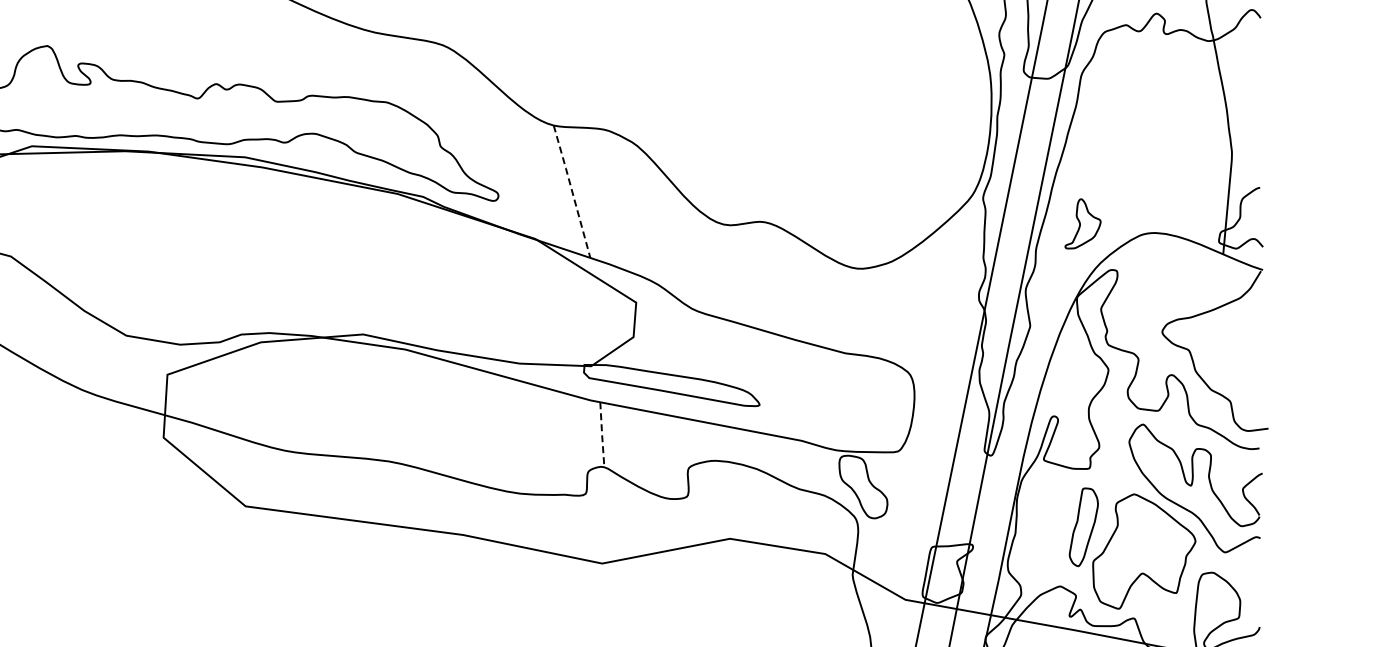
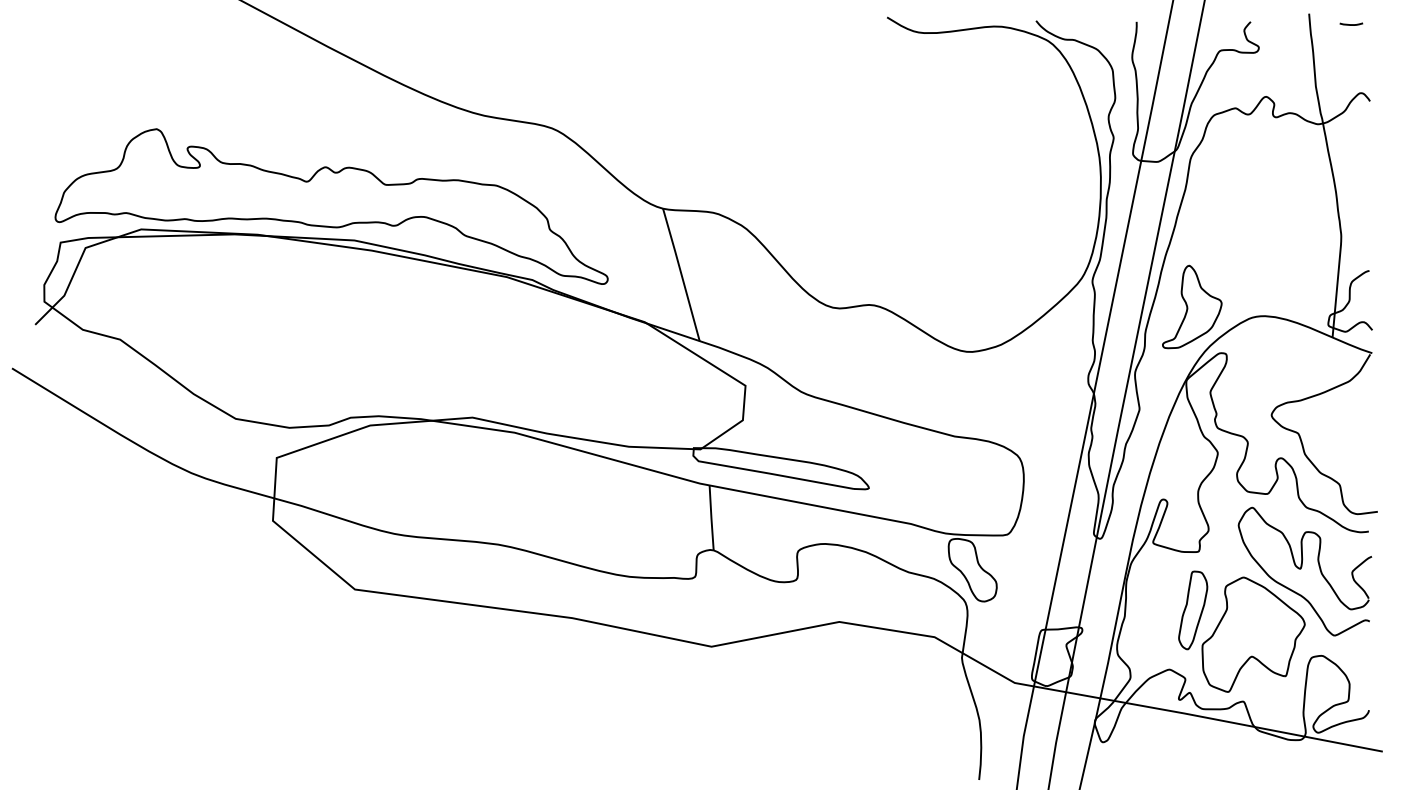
line: (572, 191) -> (681, 274), dashed -> solid
part: (1083, 223) -> (1192, 306), size x1.67
line: (602, 435) -> (711, 518), dashed -> solid

